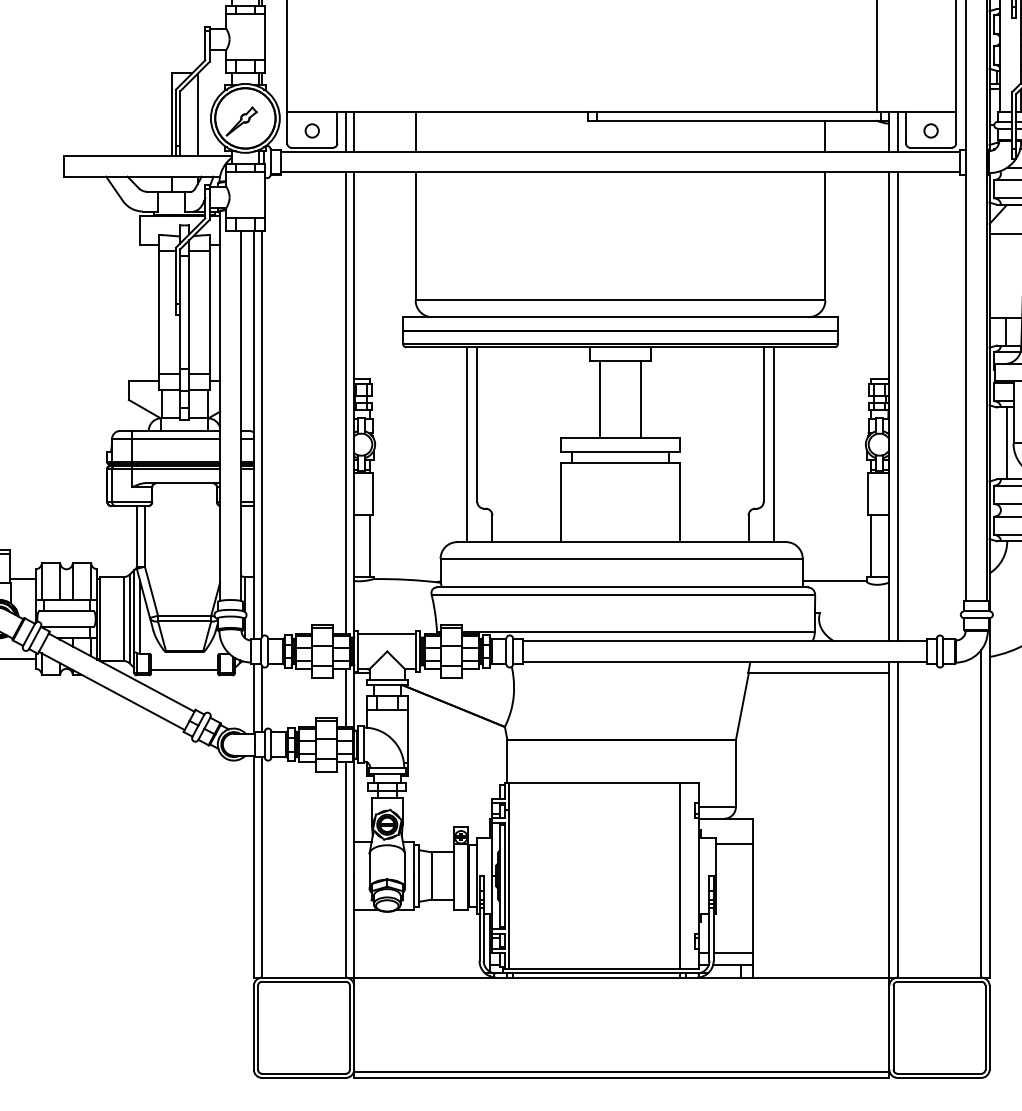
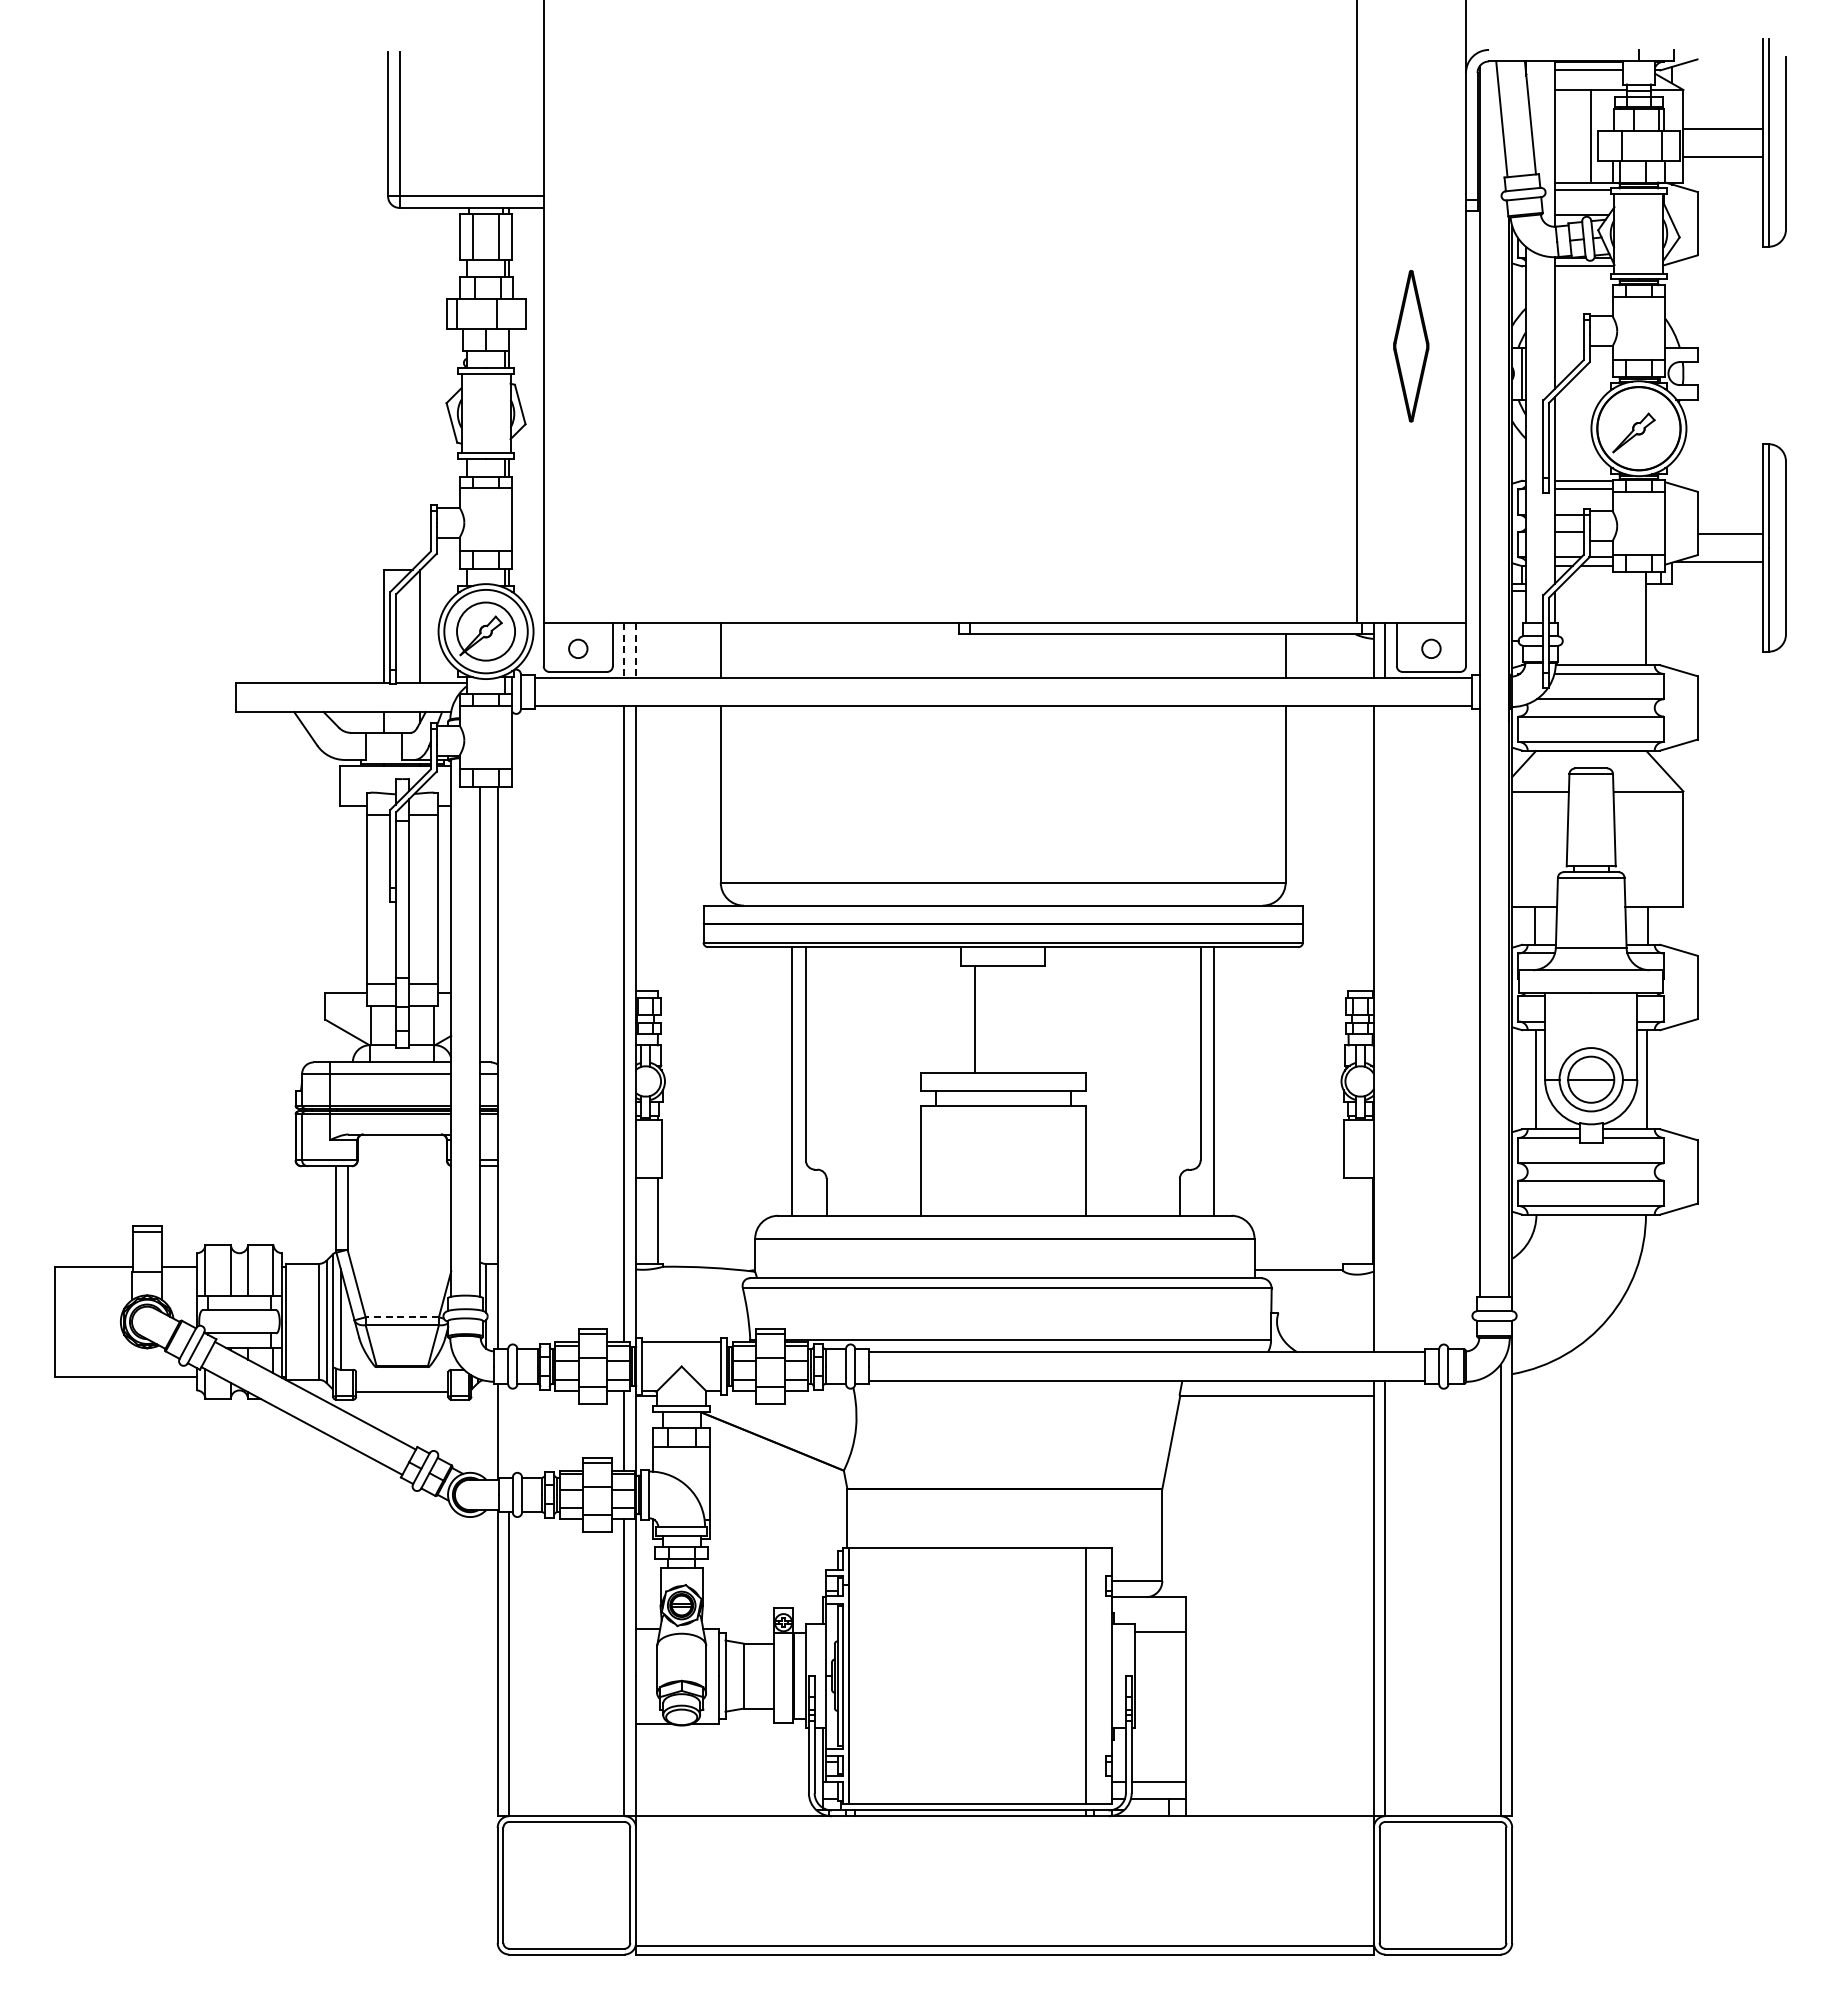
circle: (244, 118) -> (485, 631), size x0.7
line: (345, 132) -> (624, 650), solid -> dashed
line: (353, 132) -> (635, 650), solid -> dashed
line: (641, 399) -> (1031, 1018), removed
line: (897, 407) -> (1385, 1029), removed
line: (262, 433) -> (509, 1066), removed
line: (870, 545) -> (1348, 1220), removed
line: (184, 615) -> (402, 1317), solid -> dashed
line: (262, 698) -> (509, 1431), removed

